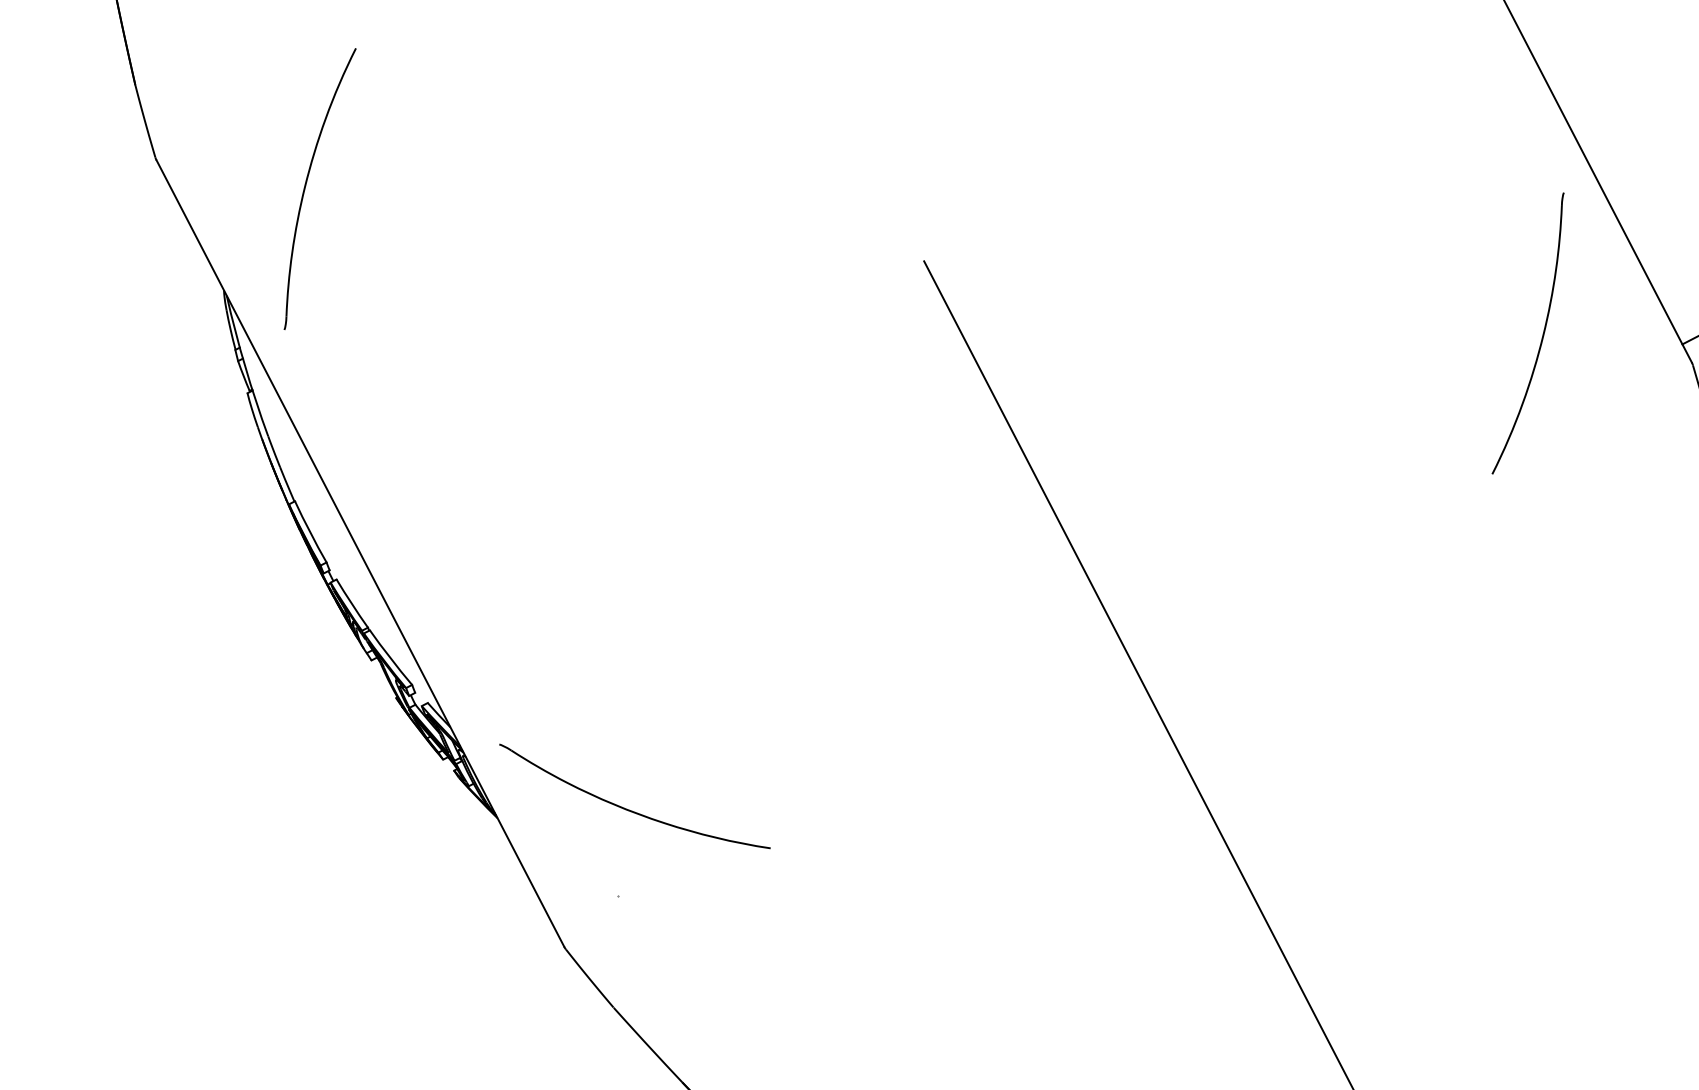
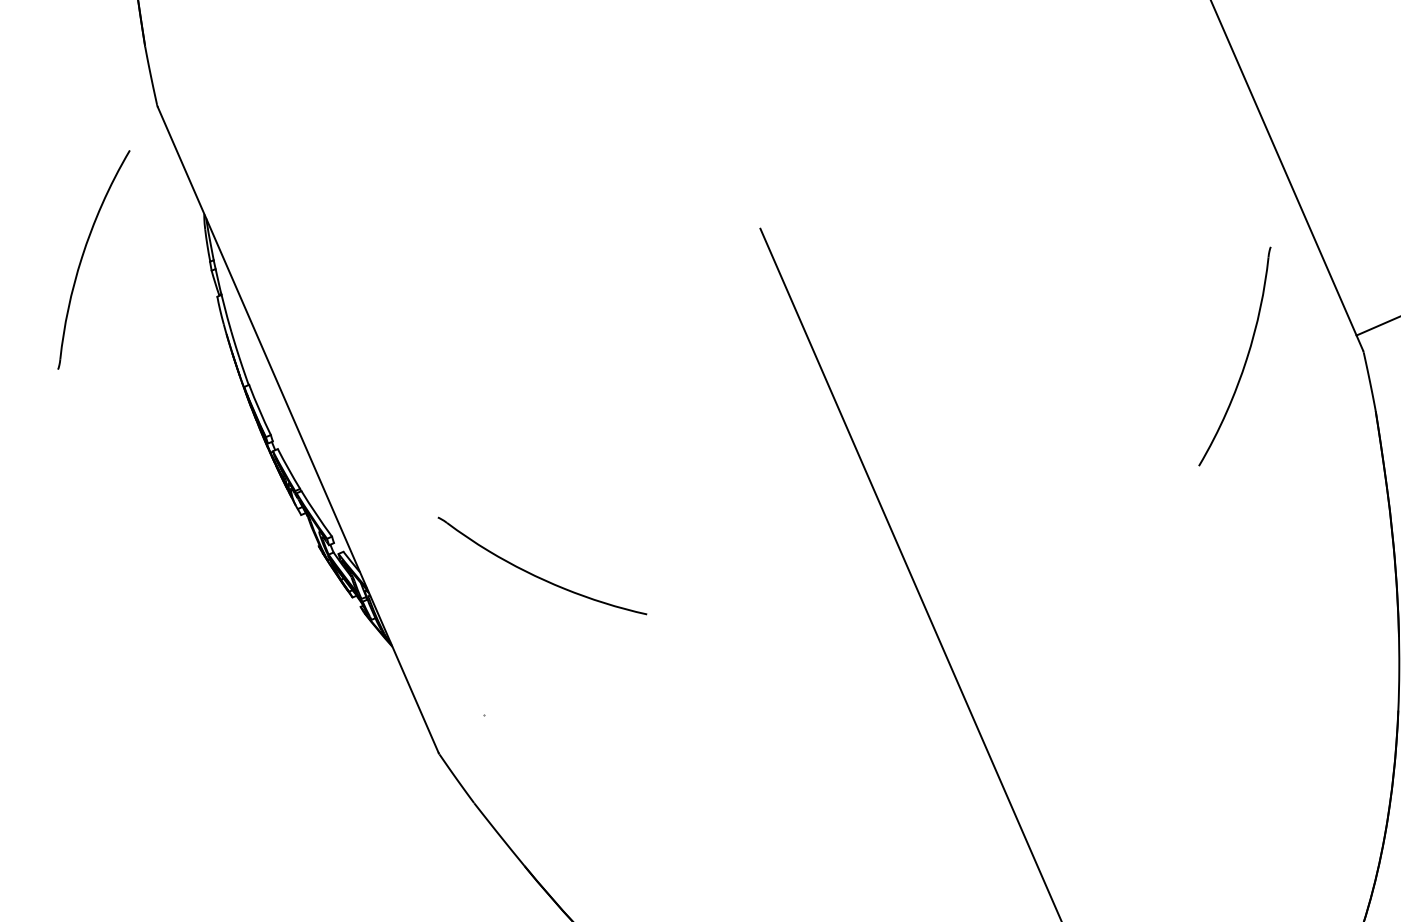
part: (306, 185) -> (83, 256), moved
part: (1541, 336) -> (1245, 359), moved
part: (632, 809) -> (539, 576), moved

